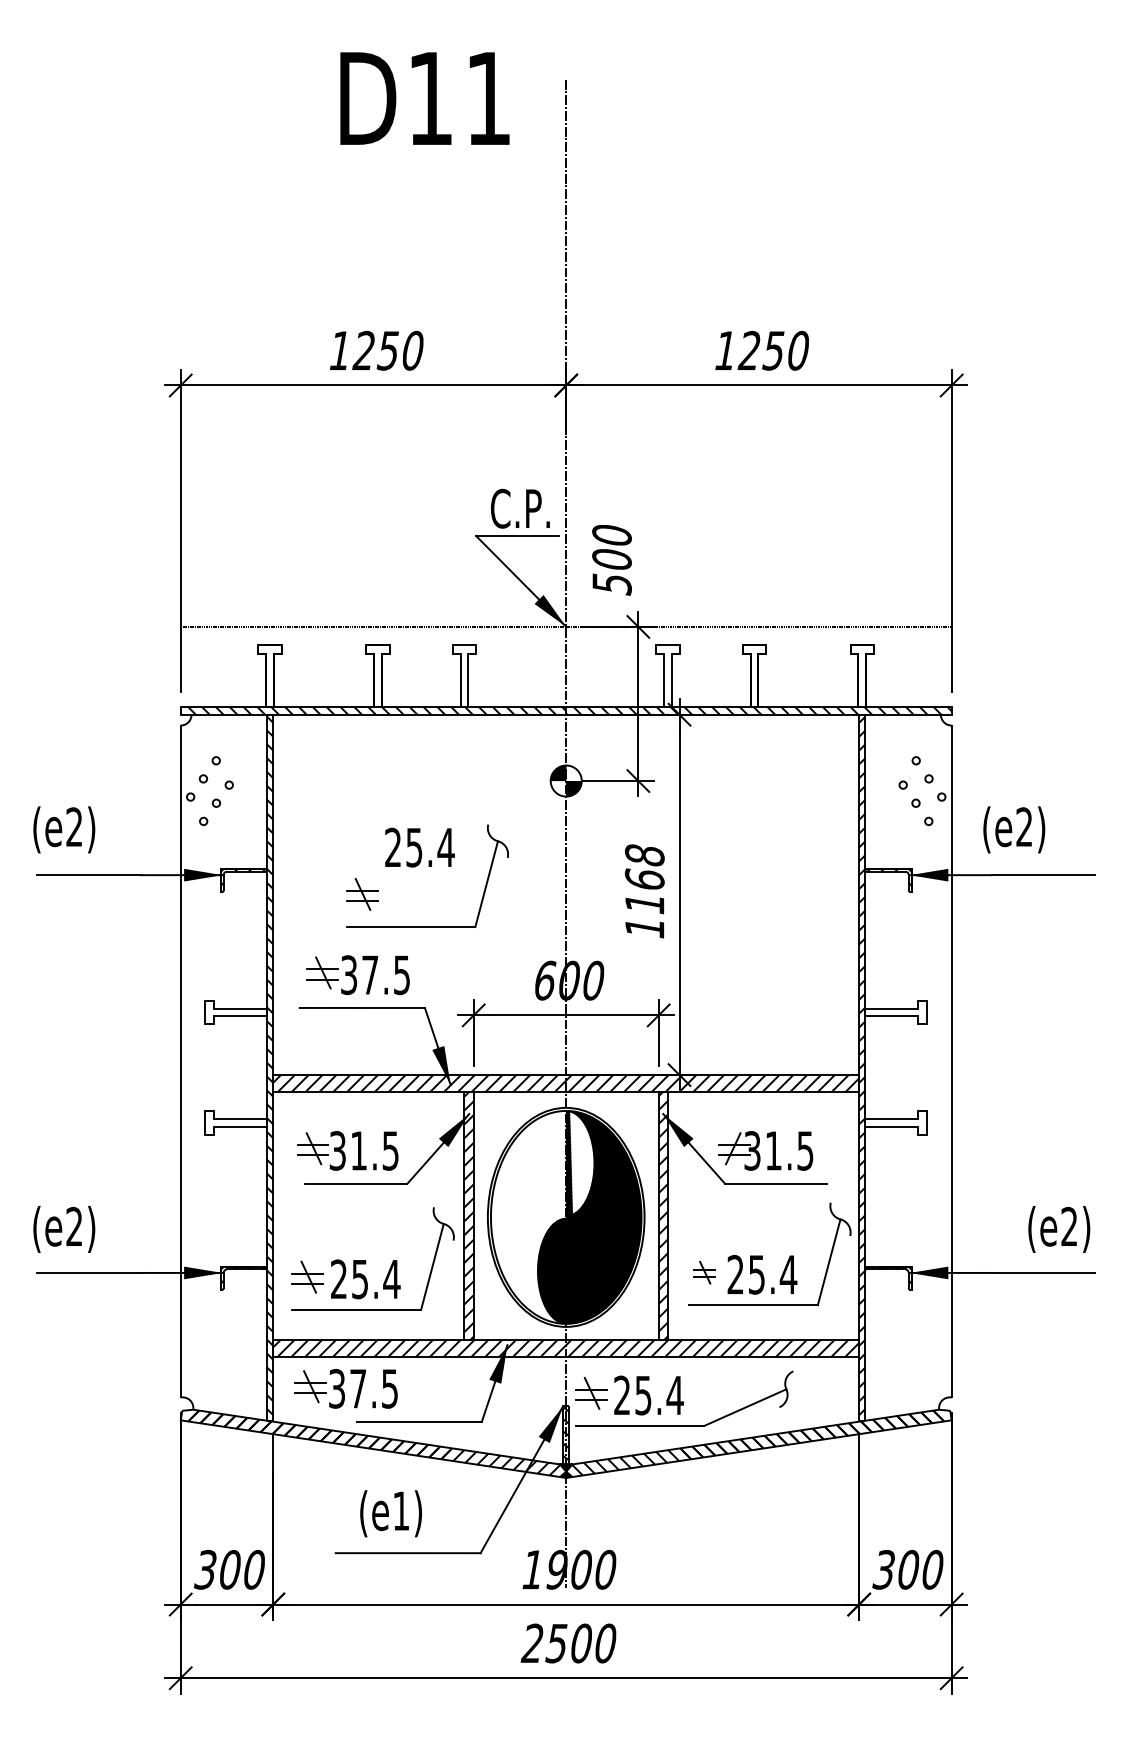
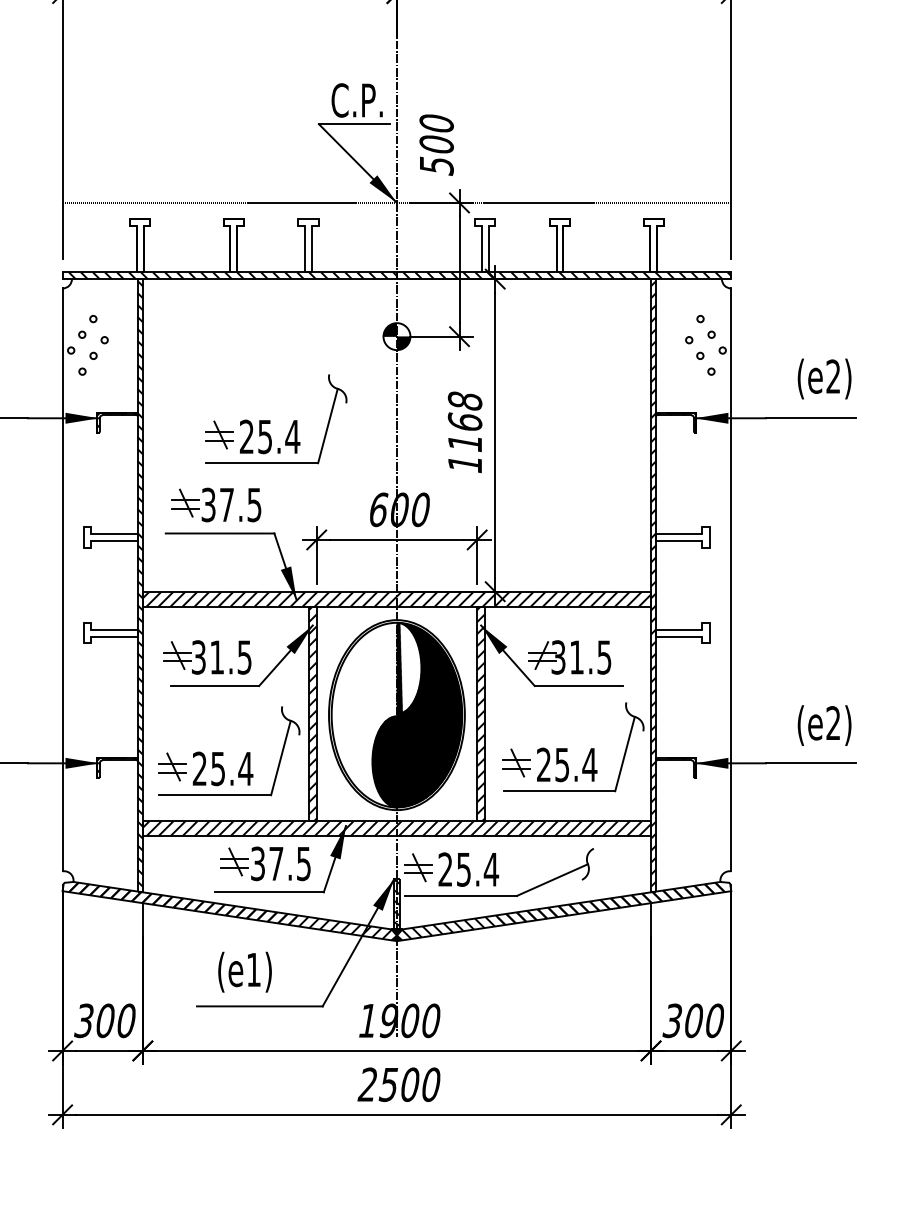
text: (1014, 829) -> (824, 378), moved
text: (419, 847) -> (269, 436), moved
part: (704, 1272) -> (516, 762), size x1.43
part: (345, 1388) -> (265, 863), moved

